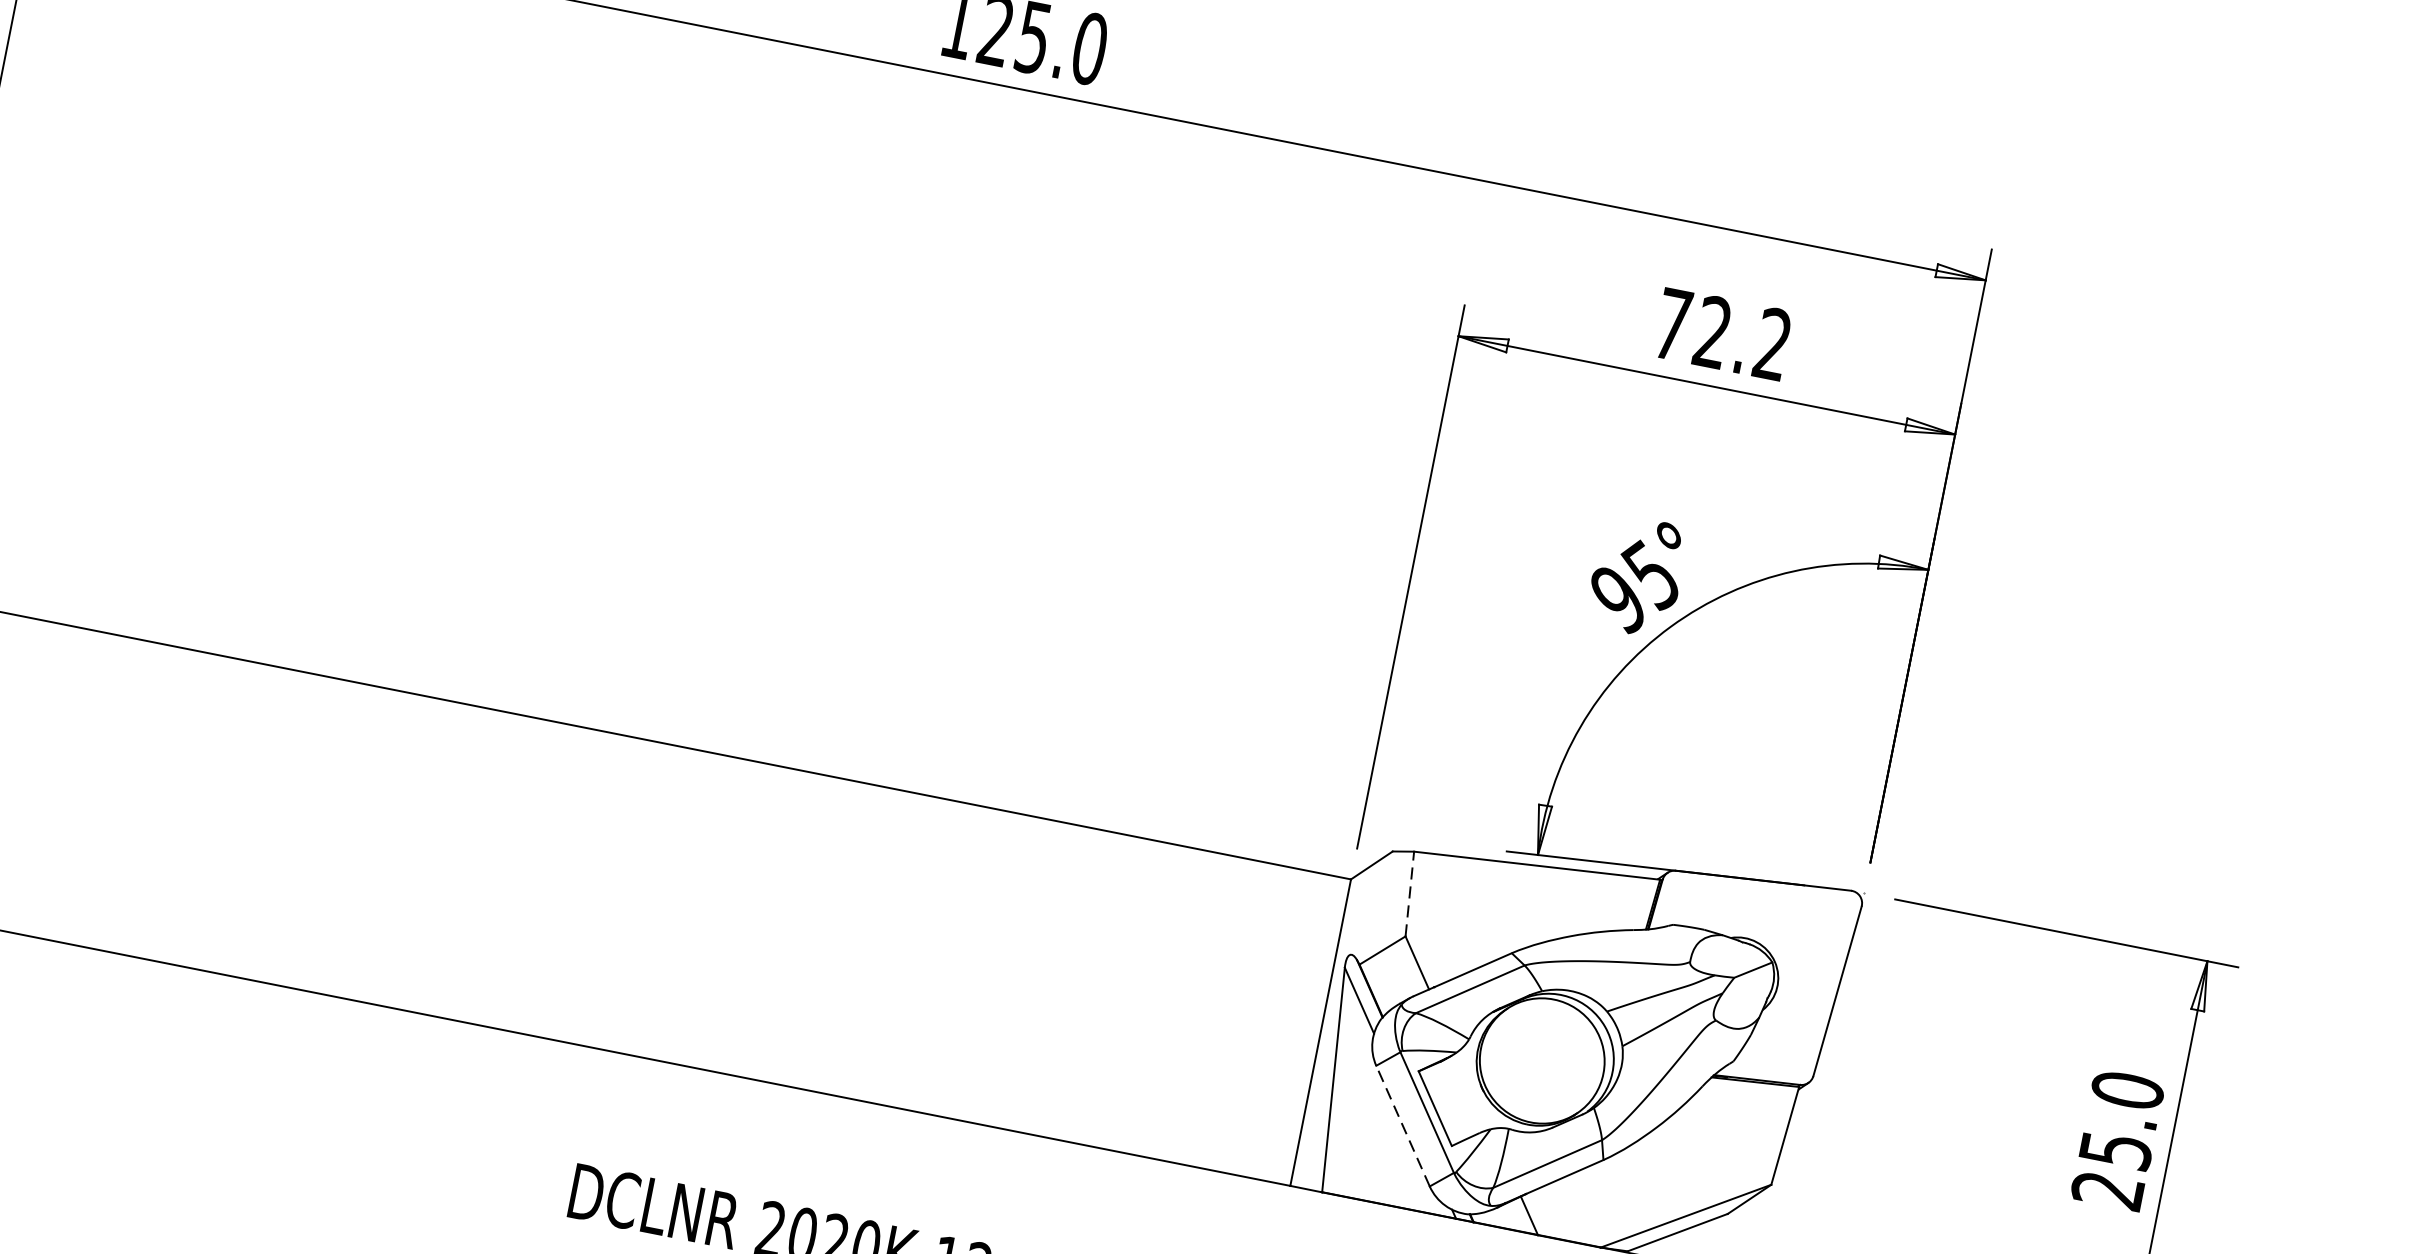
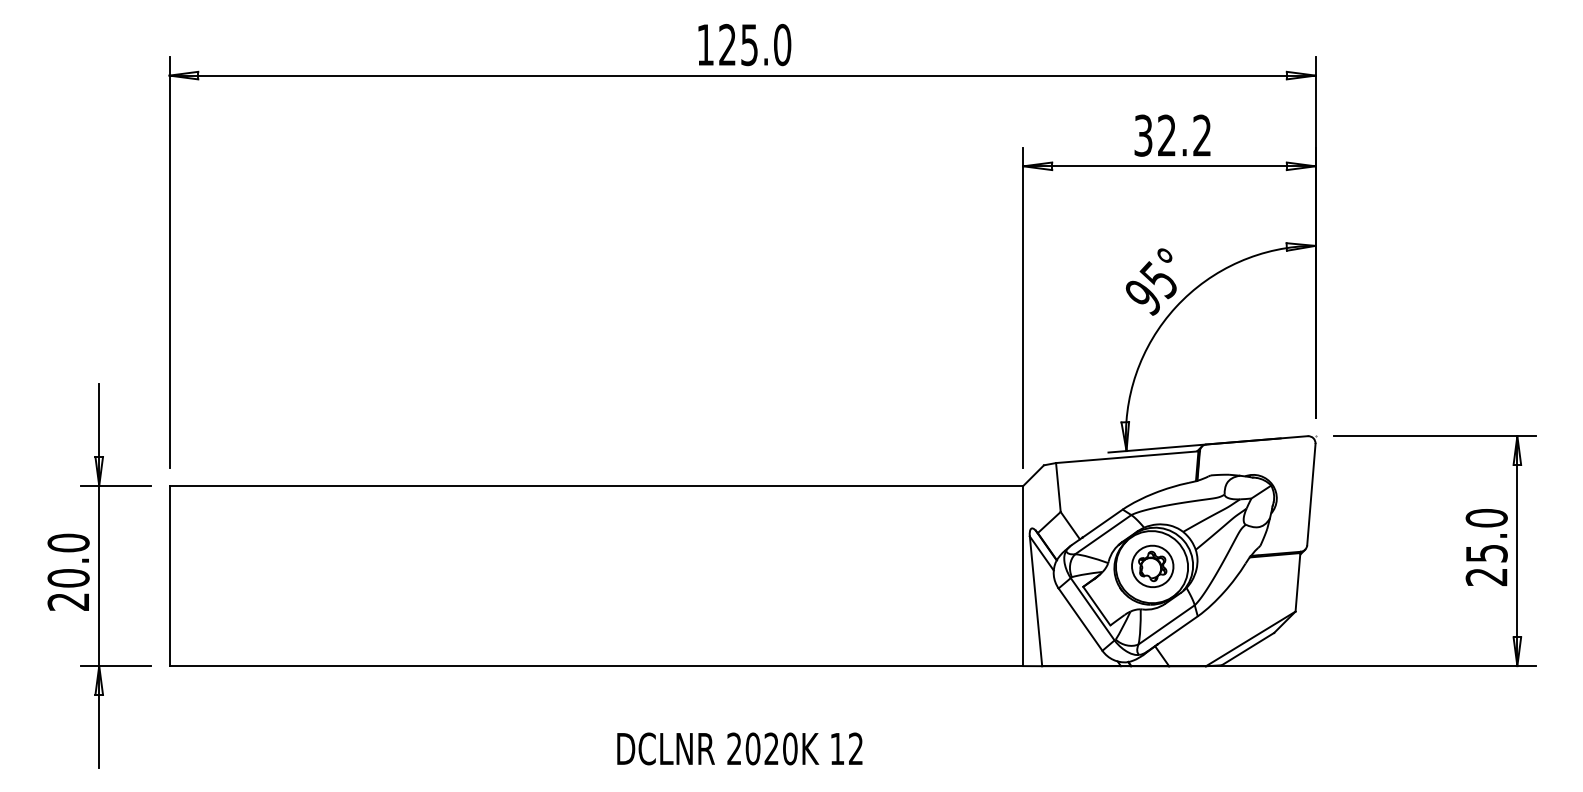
text: (1673, 324) -> (1143, 135), 72.2 -> 32.2
line: (1410, 894) -> (1058, 487), dashed -> solid
part: (1543, 1058) -> (1152, 565), added
line: (1403, 1125) -> (1080, 619), dashed -> solid

